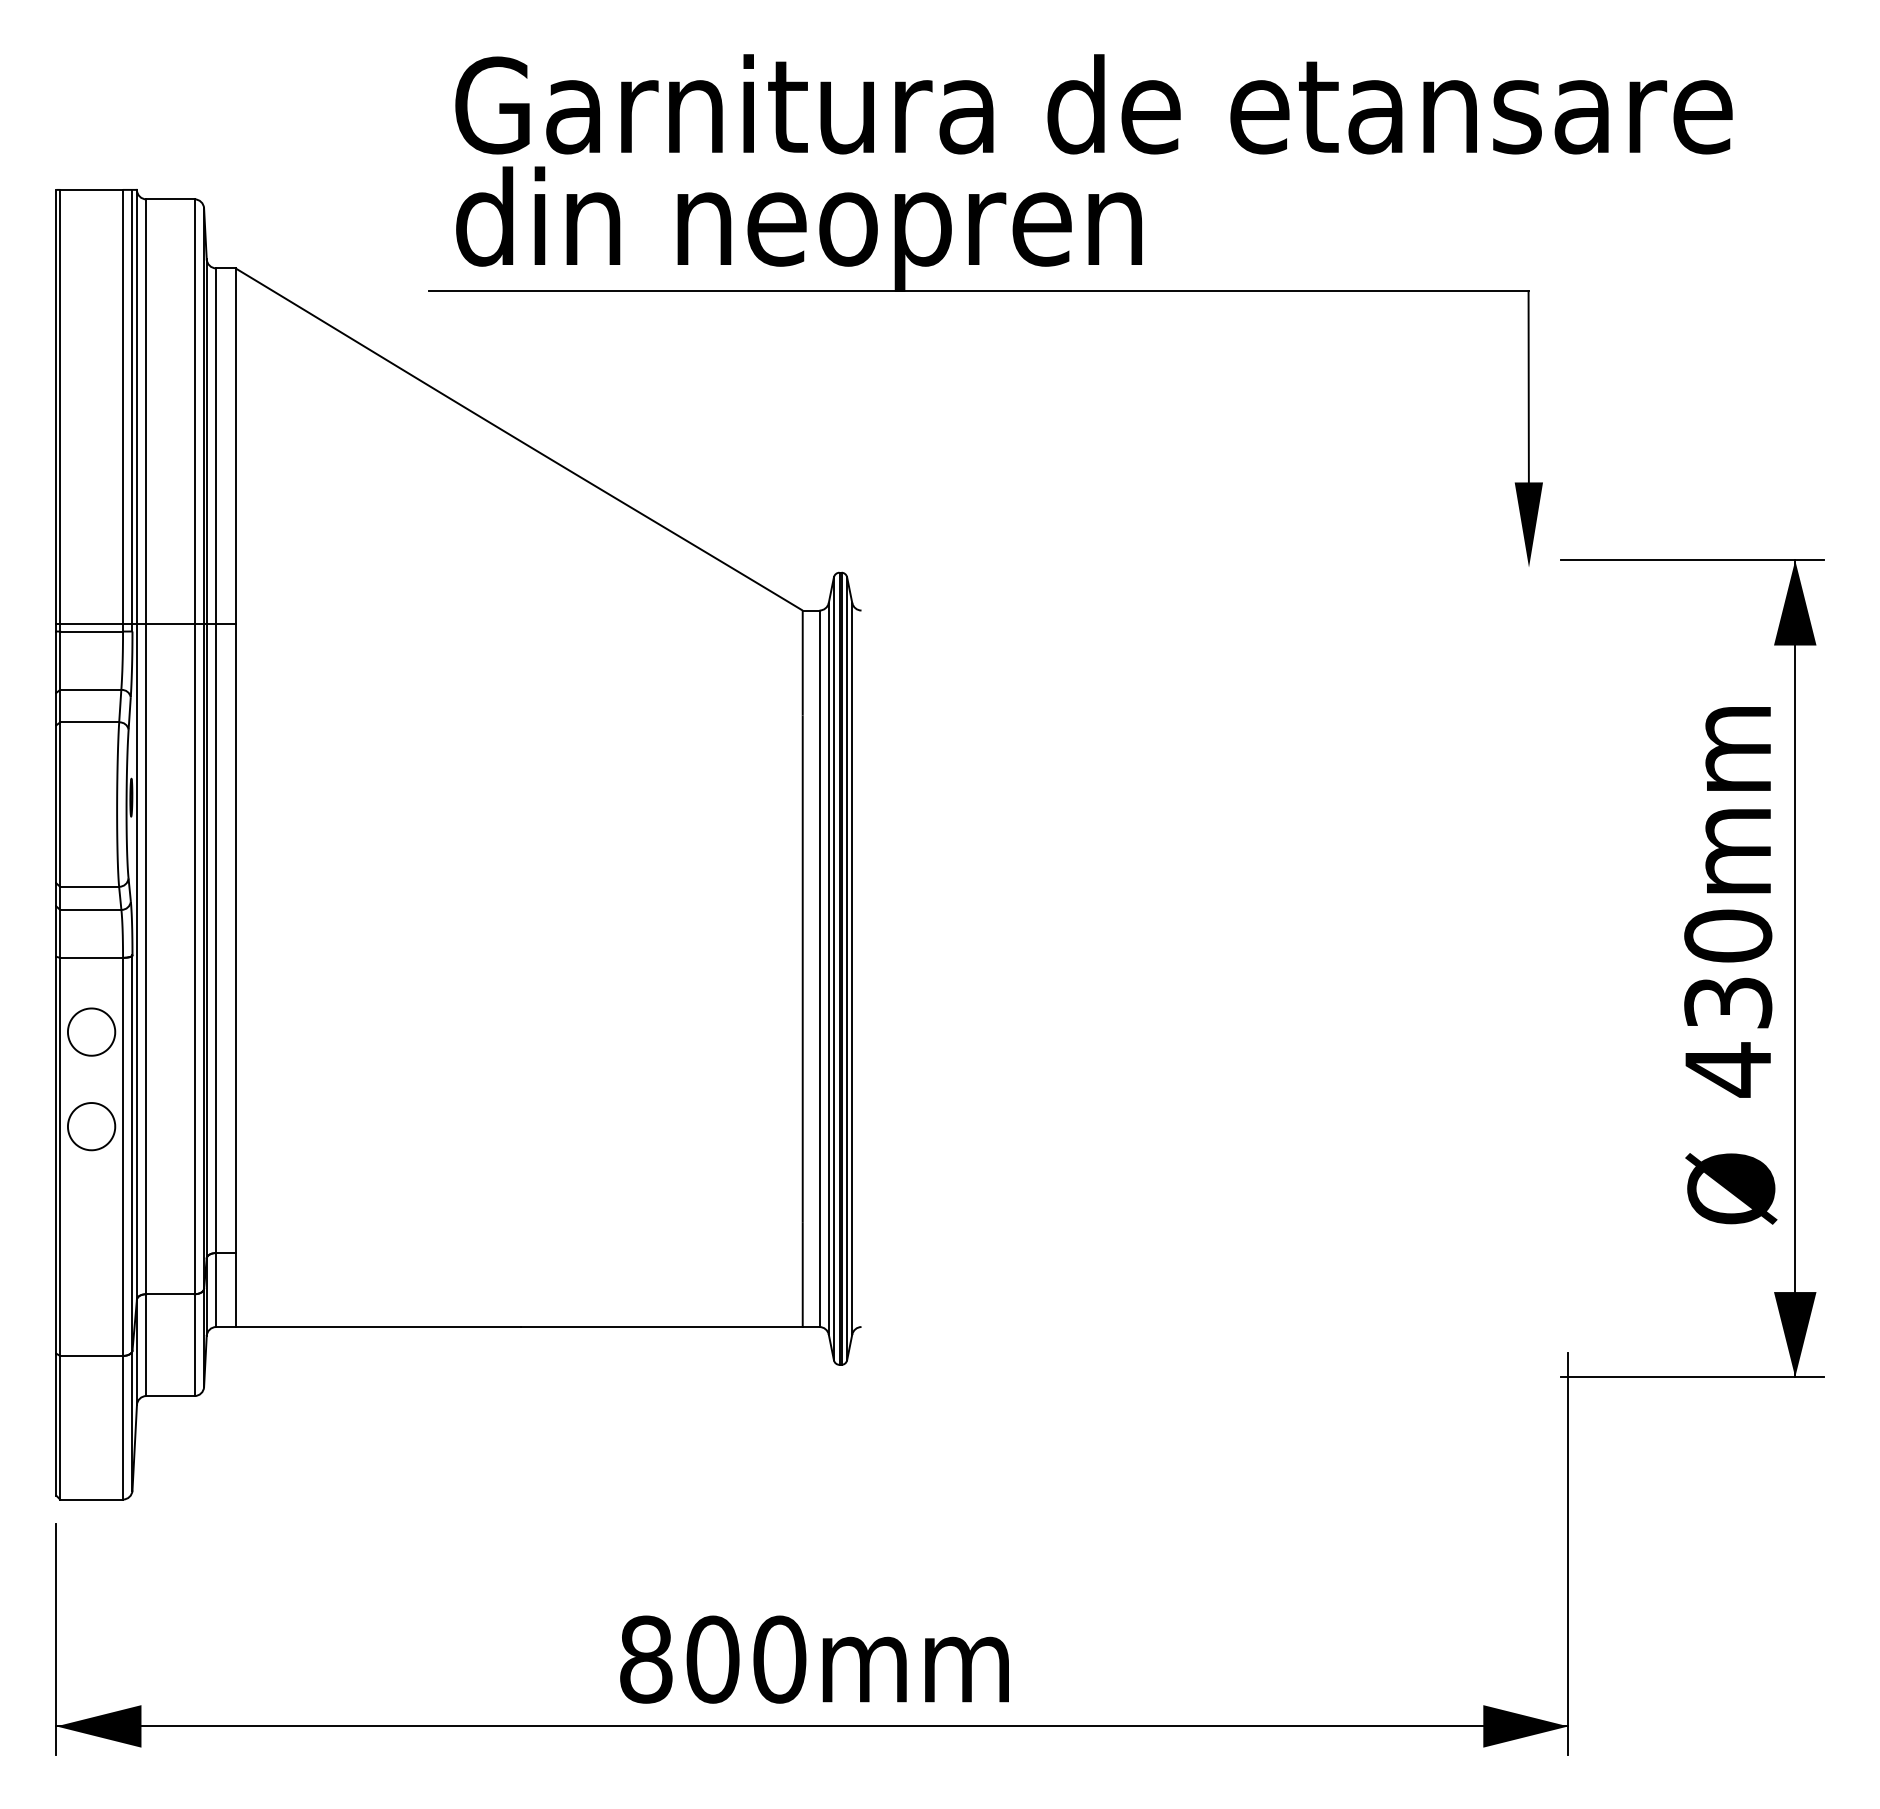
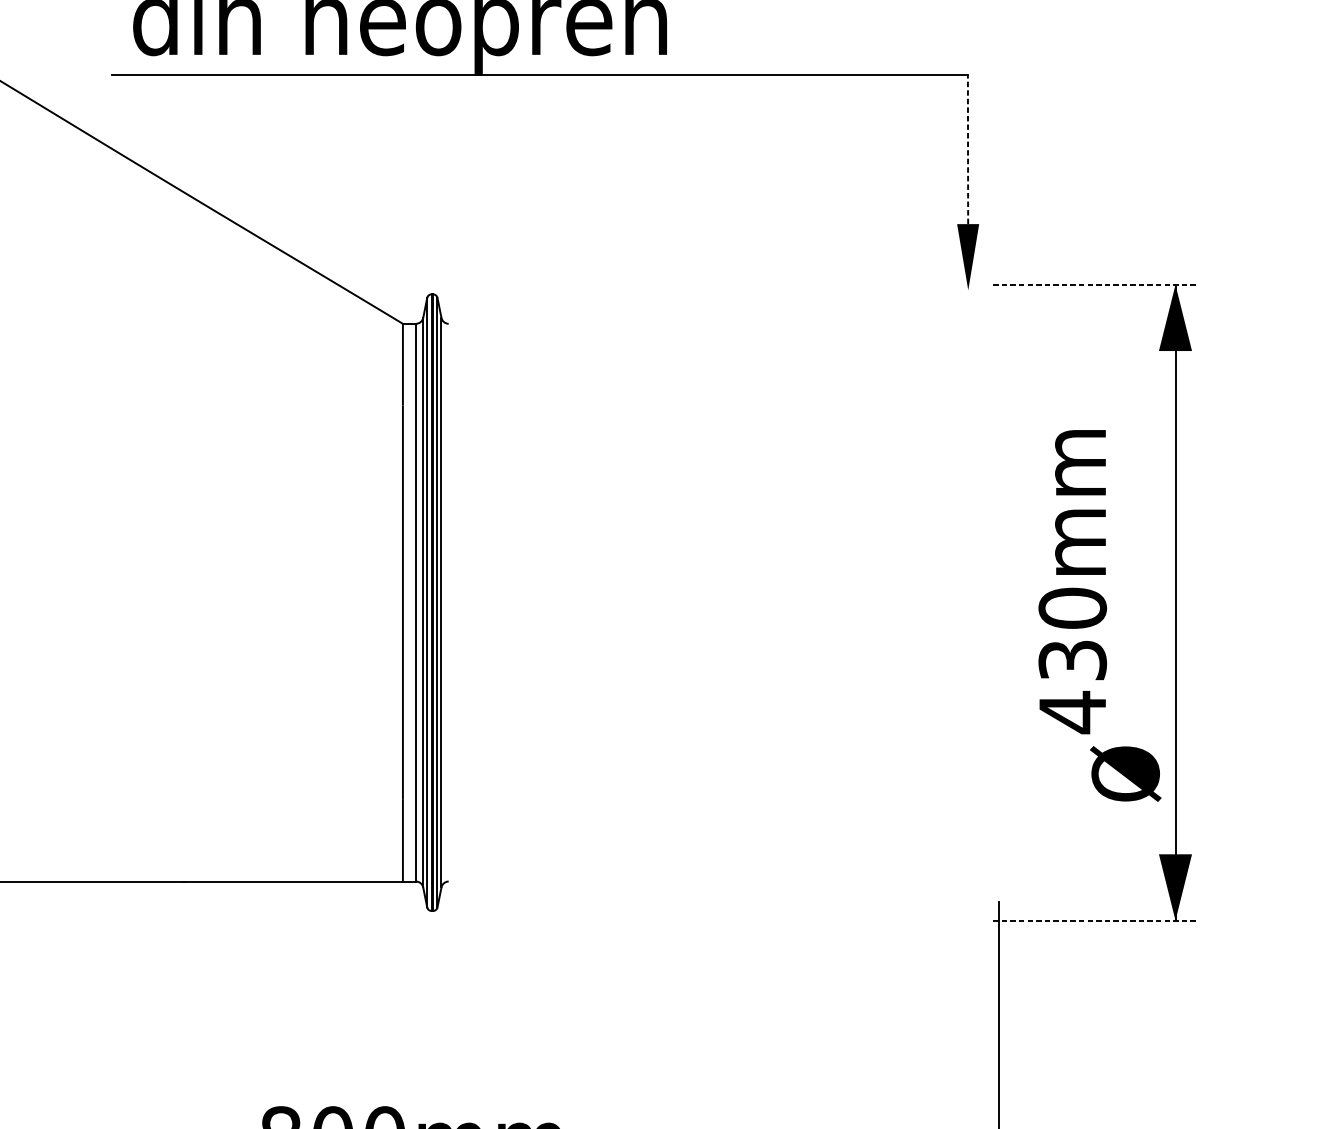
line: (1528, 386) -> (967, 149), solid -> dashed
line: (1692, 560) -> (1095, 284), solid -> dashed
text: (1728, 902) -> (1072, 582), moved
line: (1692, 1377) -> (1095, 920), solid -> dashed

